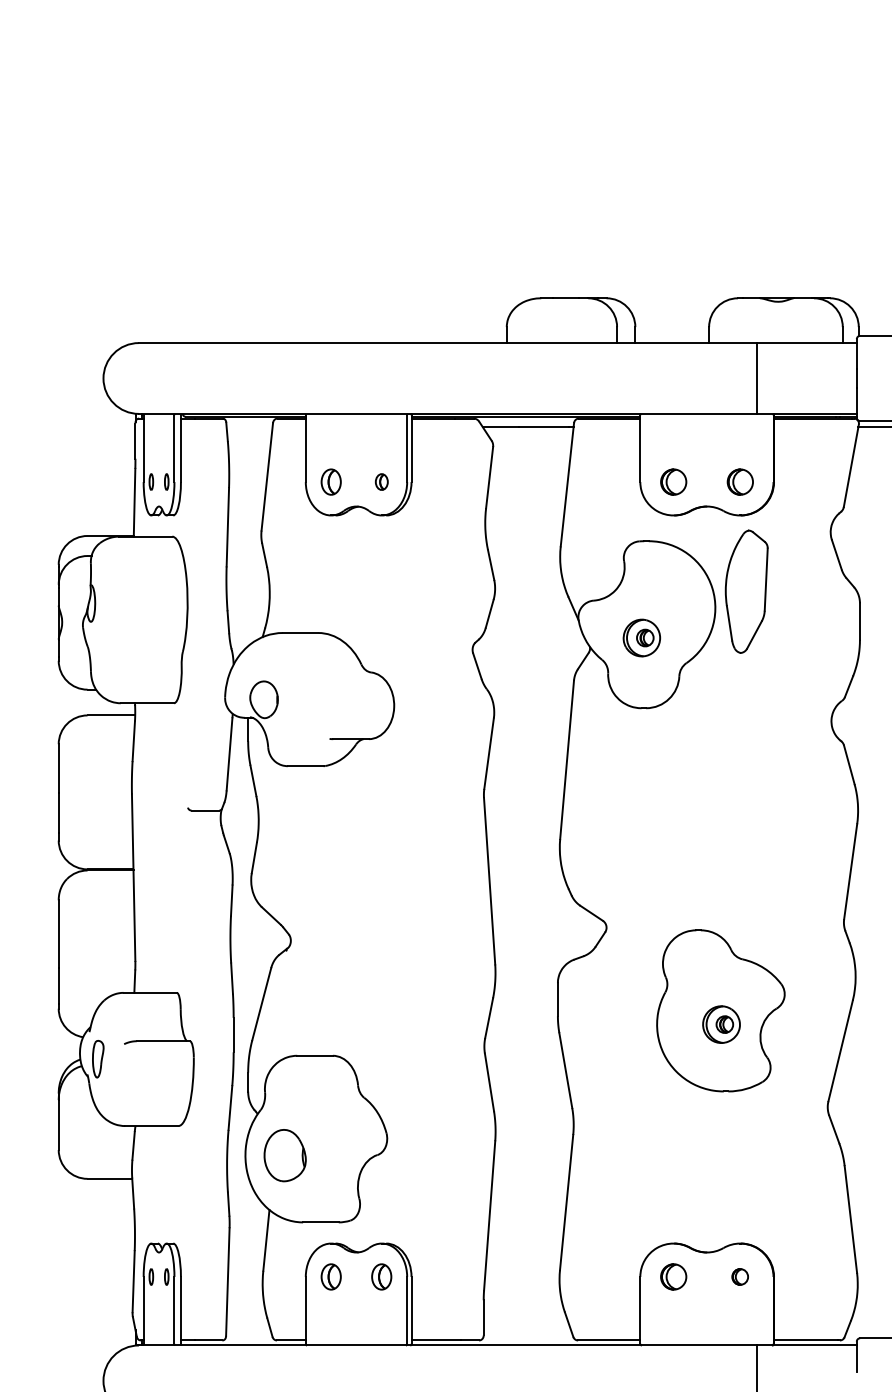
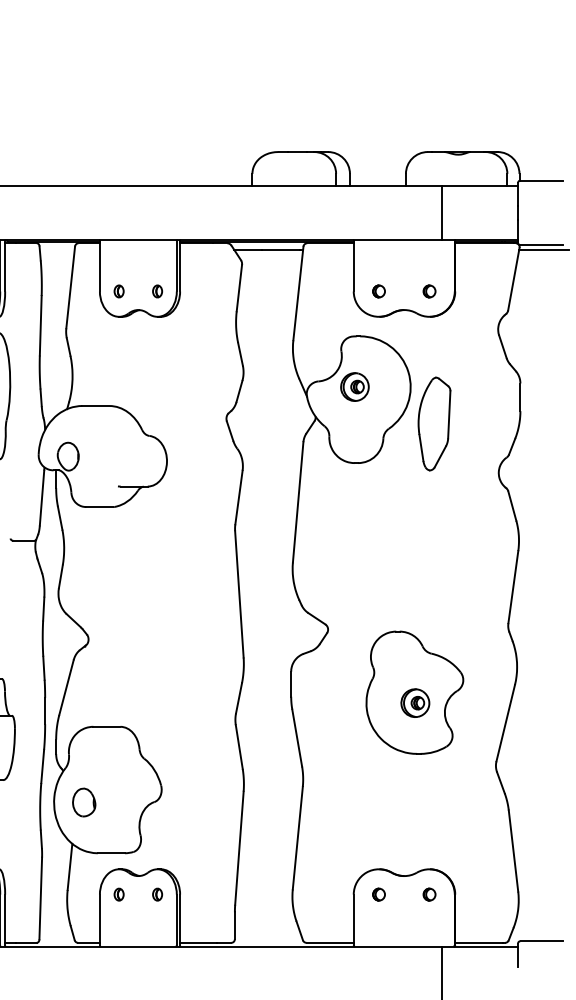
part: (330, 481) -> (118, 291), size x0.62
part: (673, 481) -> (378, 291), size x0.62
part: (739, 481) -> (429, 291), size x0.62
part: (746, 591) -> (434, 423), moved
part: (641, 637) -> (354, 386), moved
part: (284, 1155) -> (83, 802), size x0.71
part: (330, 1276) -> (118, 894), size x0.62
part: (381, 1276) -> (157, 894), size x0.62
part: (673, 1276) -> (378, 894), size x0.62

